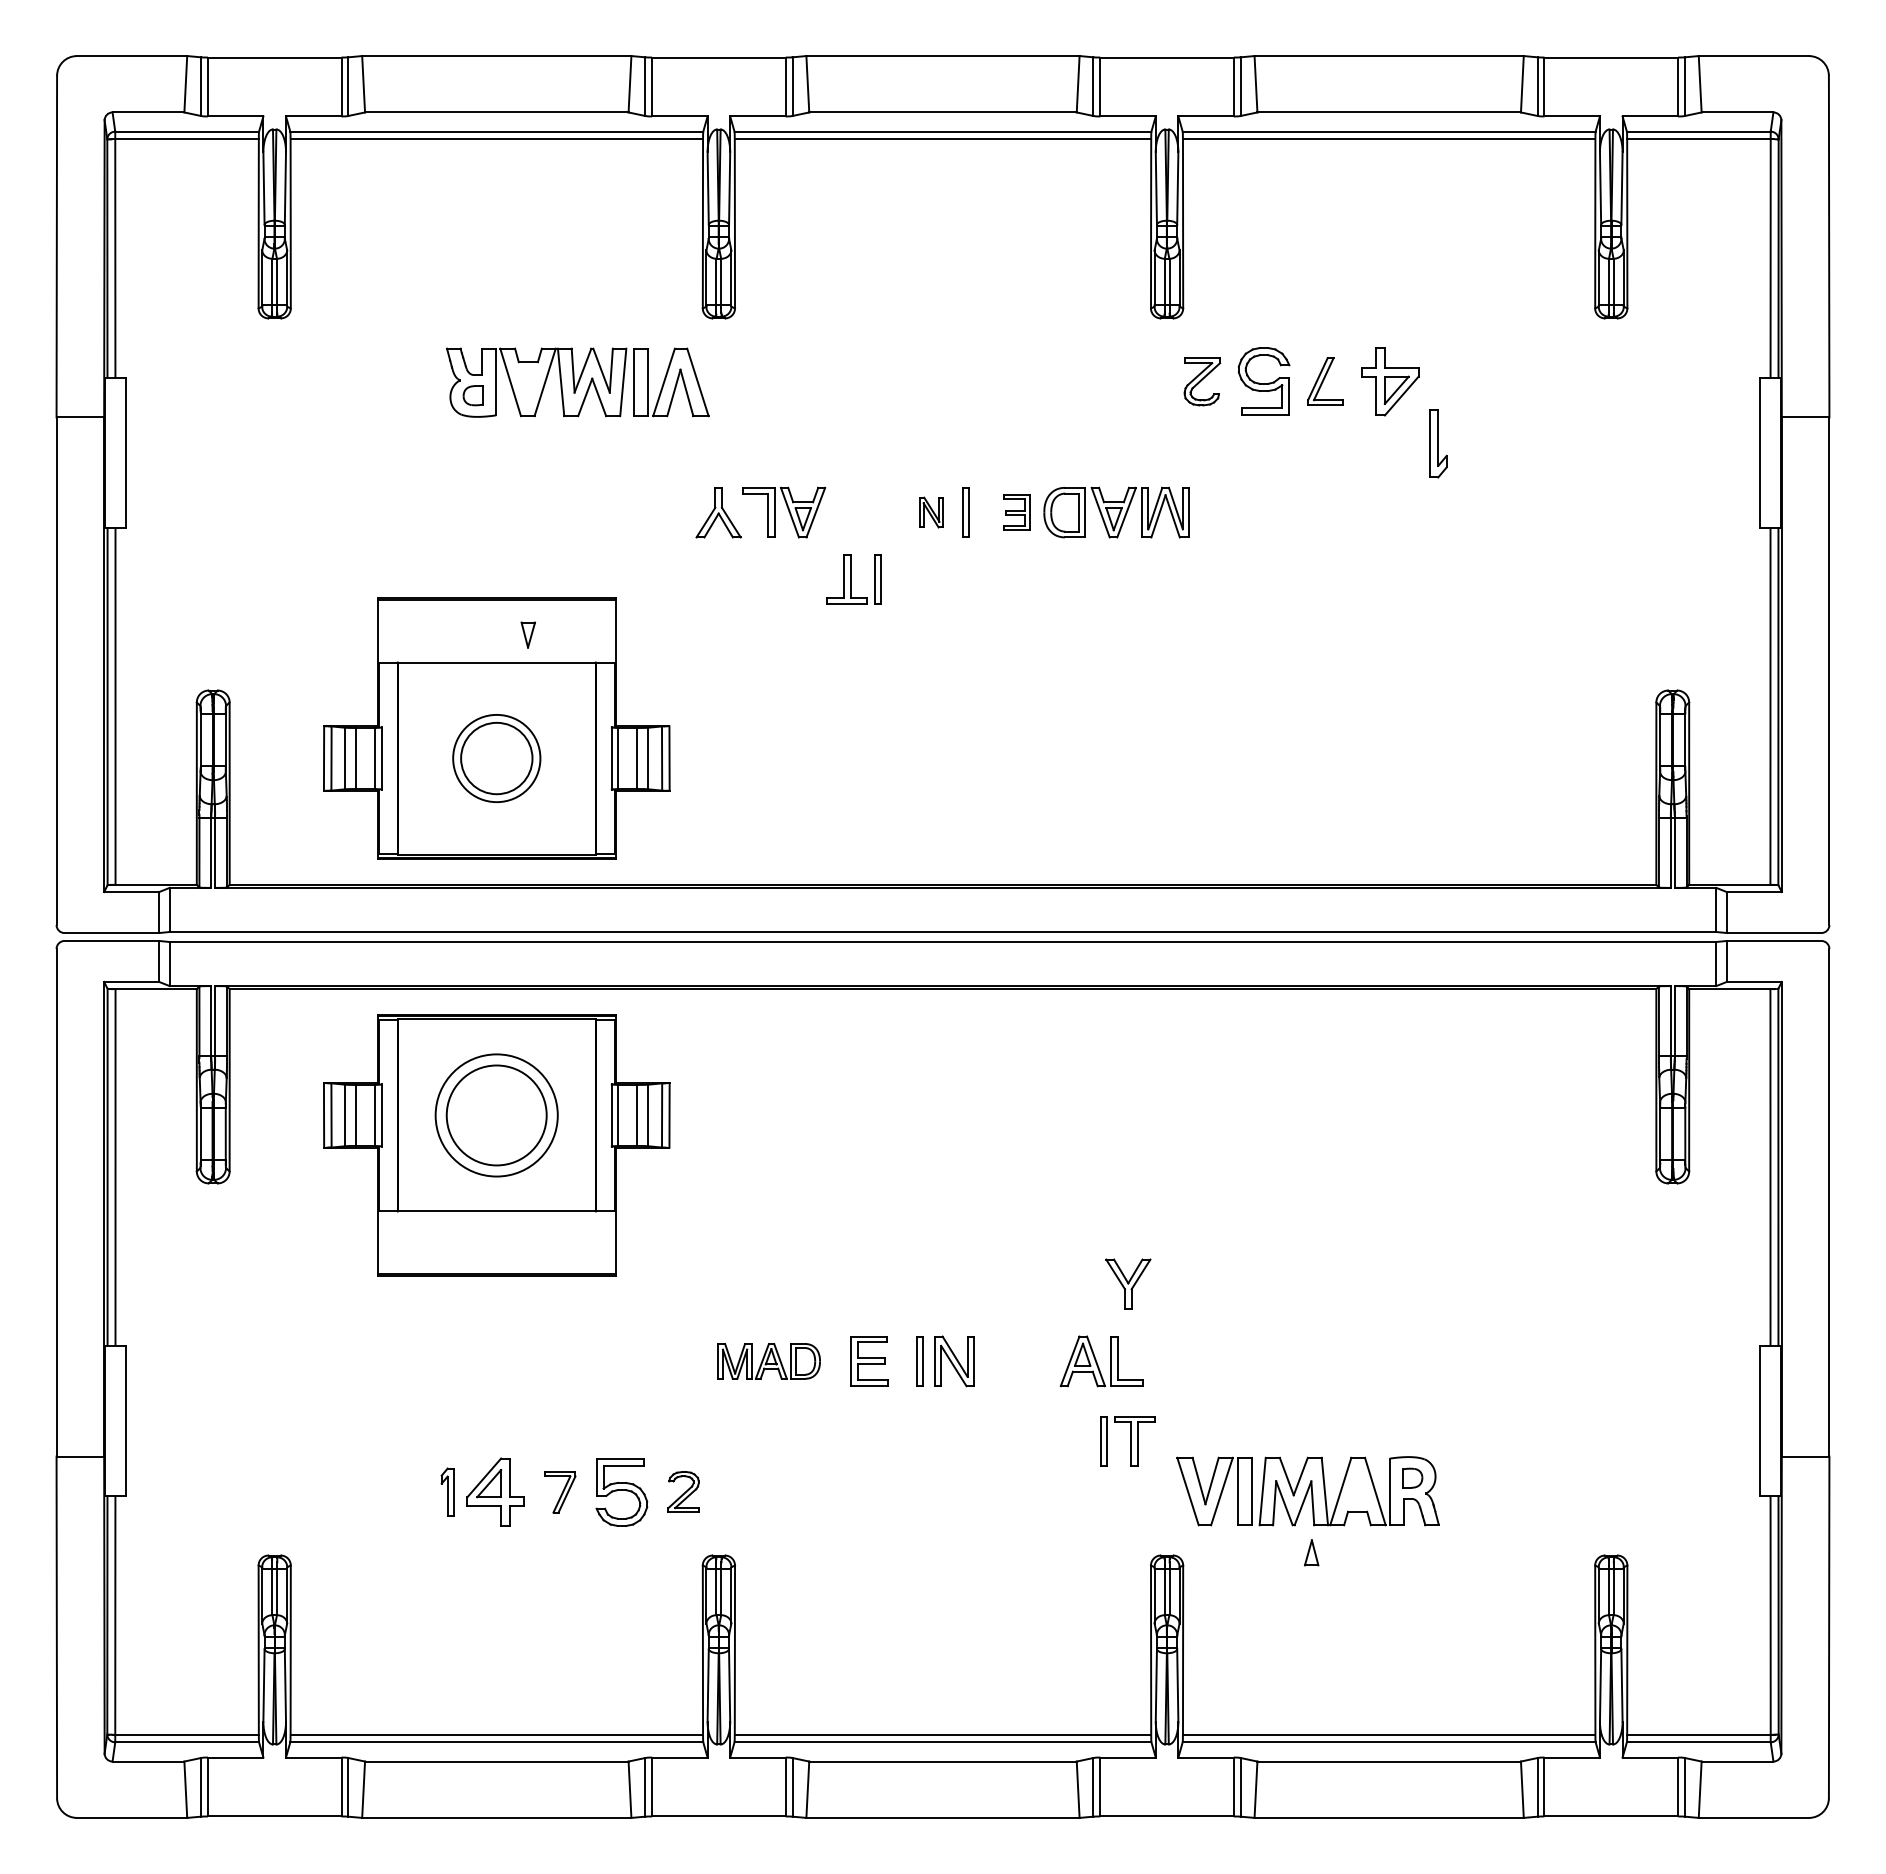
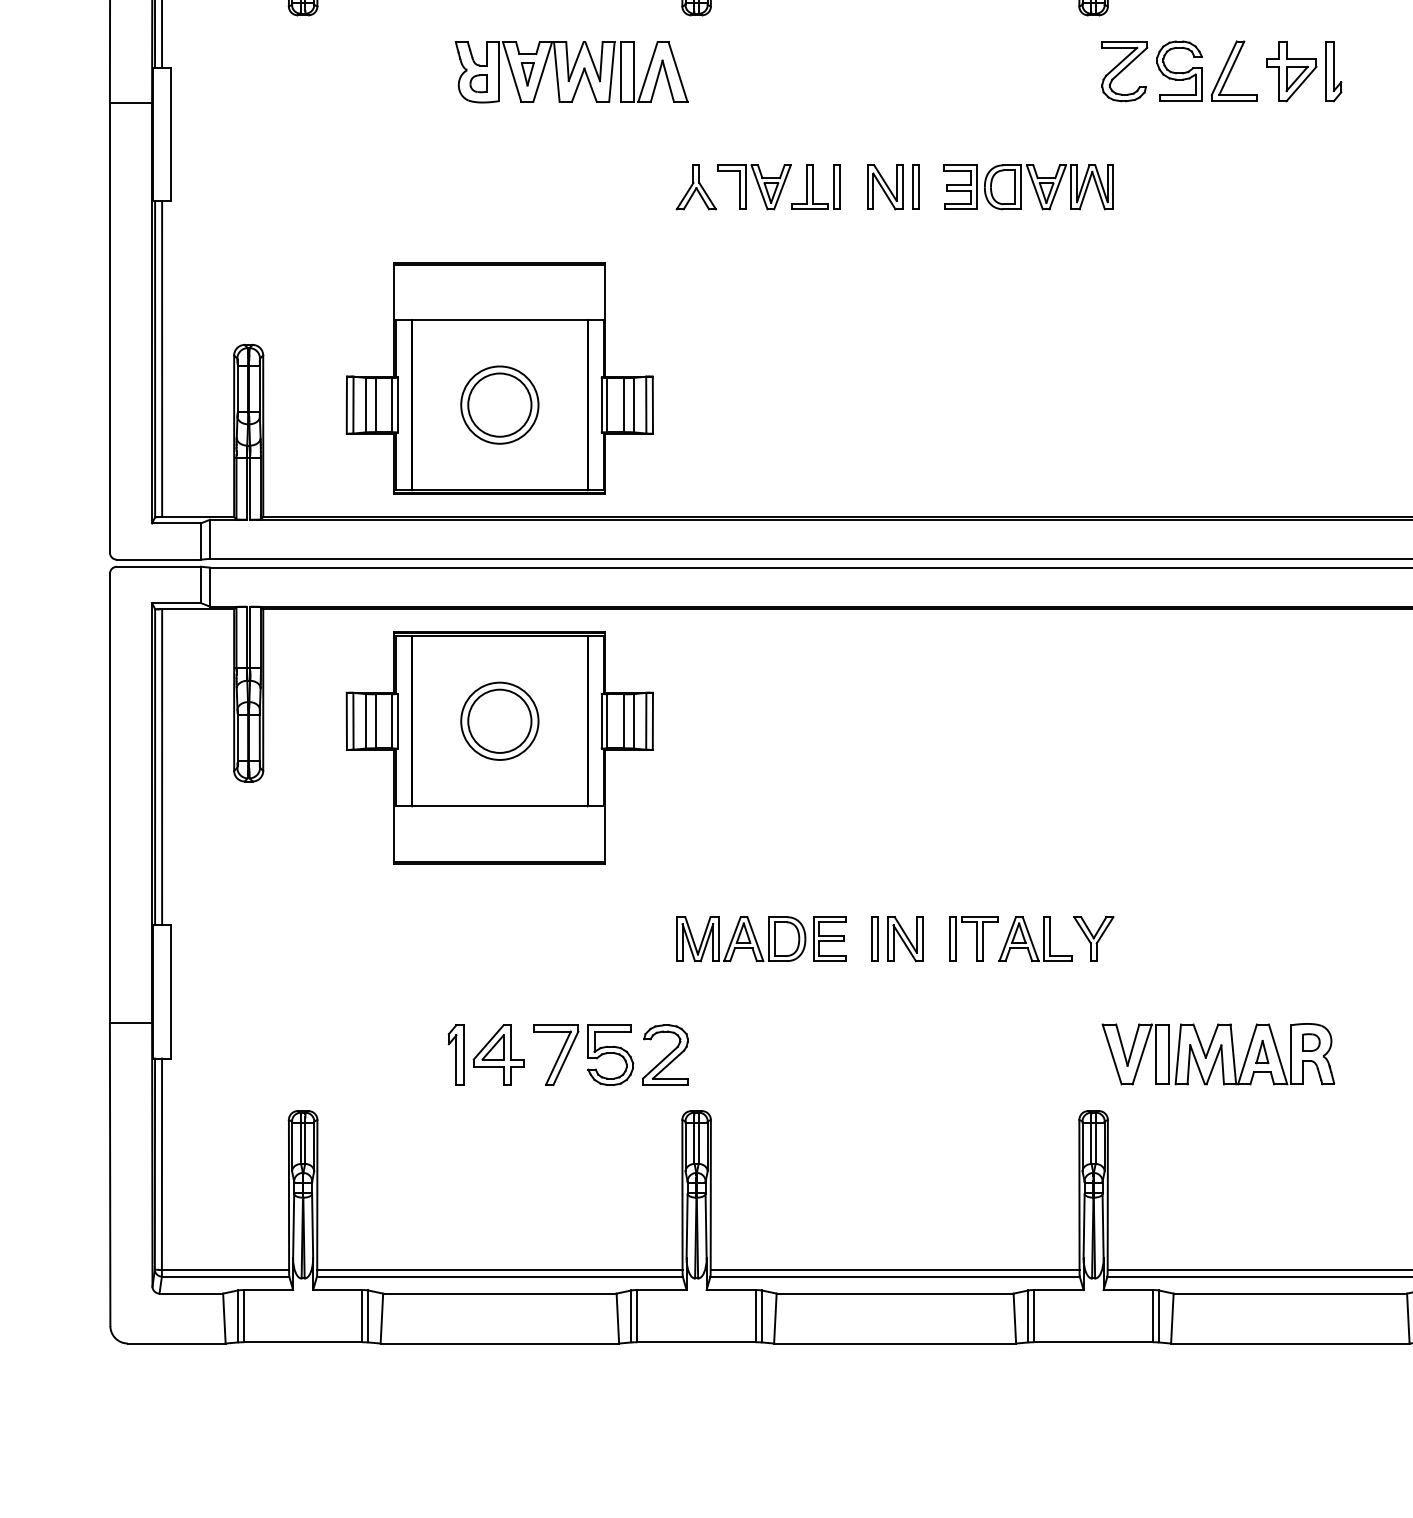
part: (1202, 381) -> (1124, 71), size x1.43
part: (1325, 381) -> (1233, 71), size x1.43
part: (1438, 443) -> (1334, 71), moved
part: (931, 512) -> (884, 187), size x1.67
part: (1016, 512) -> (960, 187), size x1.43
part: (853, 579) -> (815, 187), moved
part: (527, 634) -> (527, 73), moved
part: (496, 1115) -> (499, 721), size x0.71
part: (1128, 1283) -> (1093, 938), moved
part: (769, 1361) -> (741, 939), size x1.43
part: (1127, 1441) -> (973, 939), moved
part: (447, 1491) -> (456, 1054), size x1.43
part: (683, 1491) -> (665, 1054), size x1.67
part: (560, 1492) -> (556, 1055), size x1.67
part: (1311, 1552) -> (1262, 1051), moved

